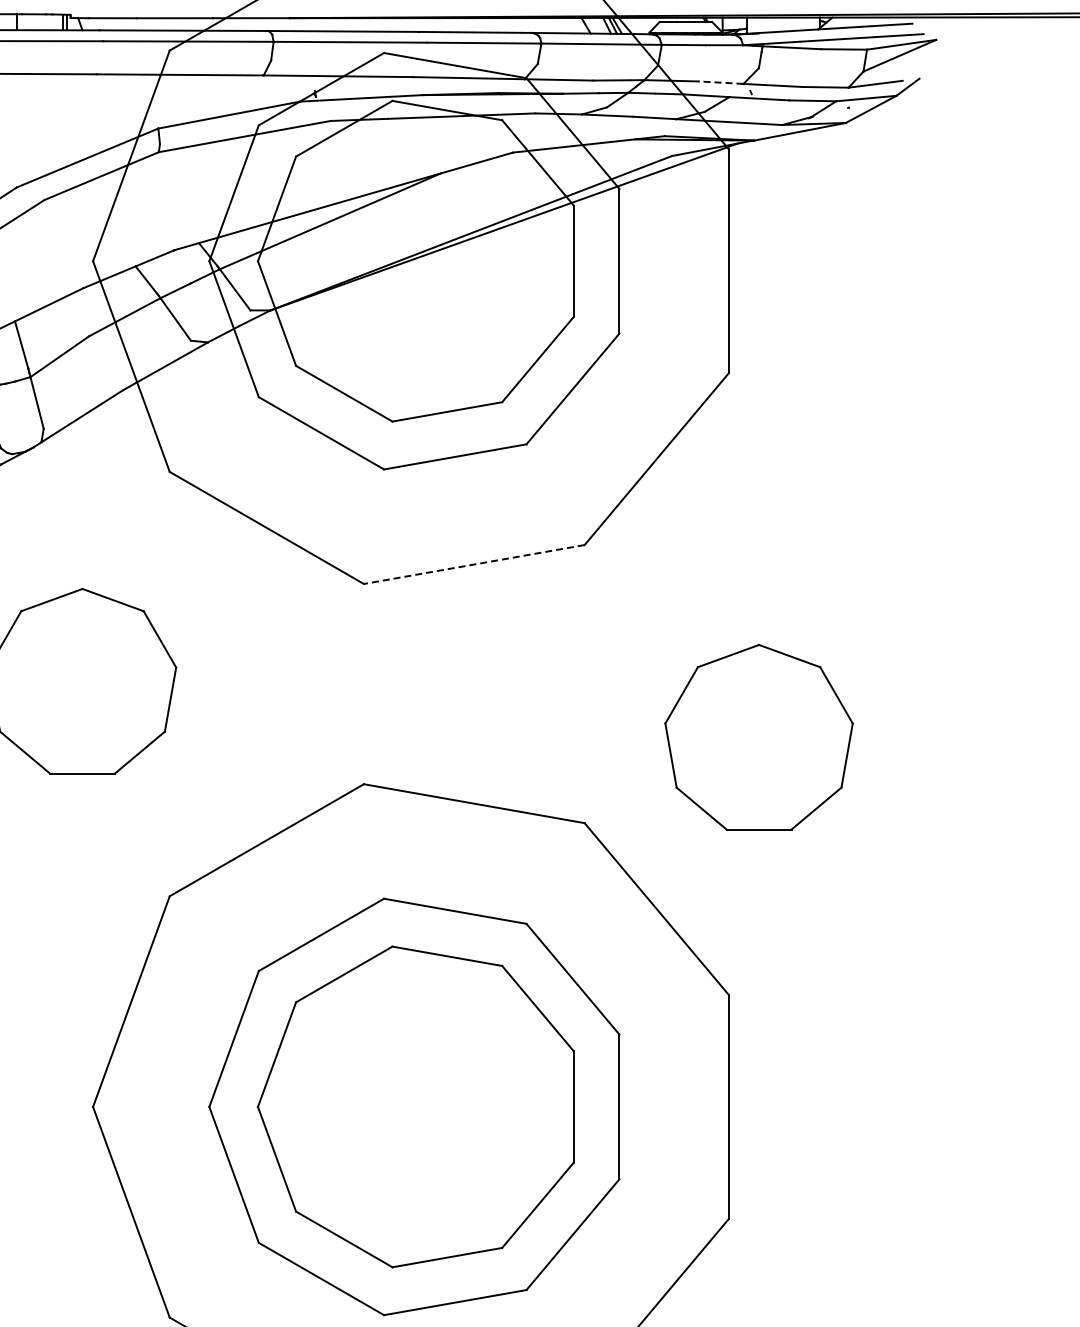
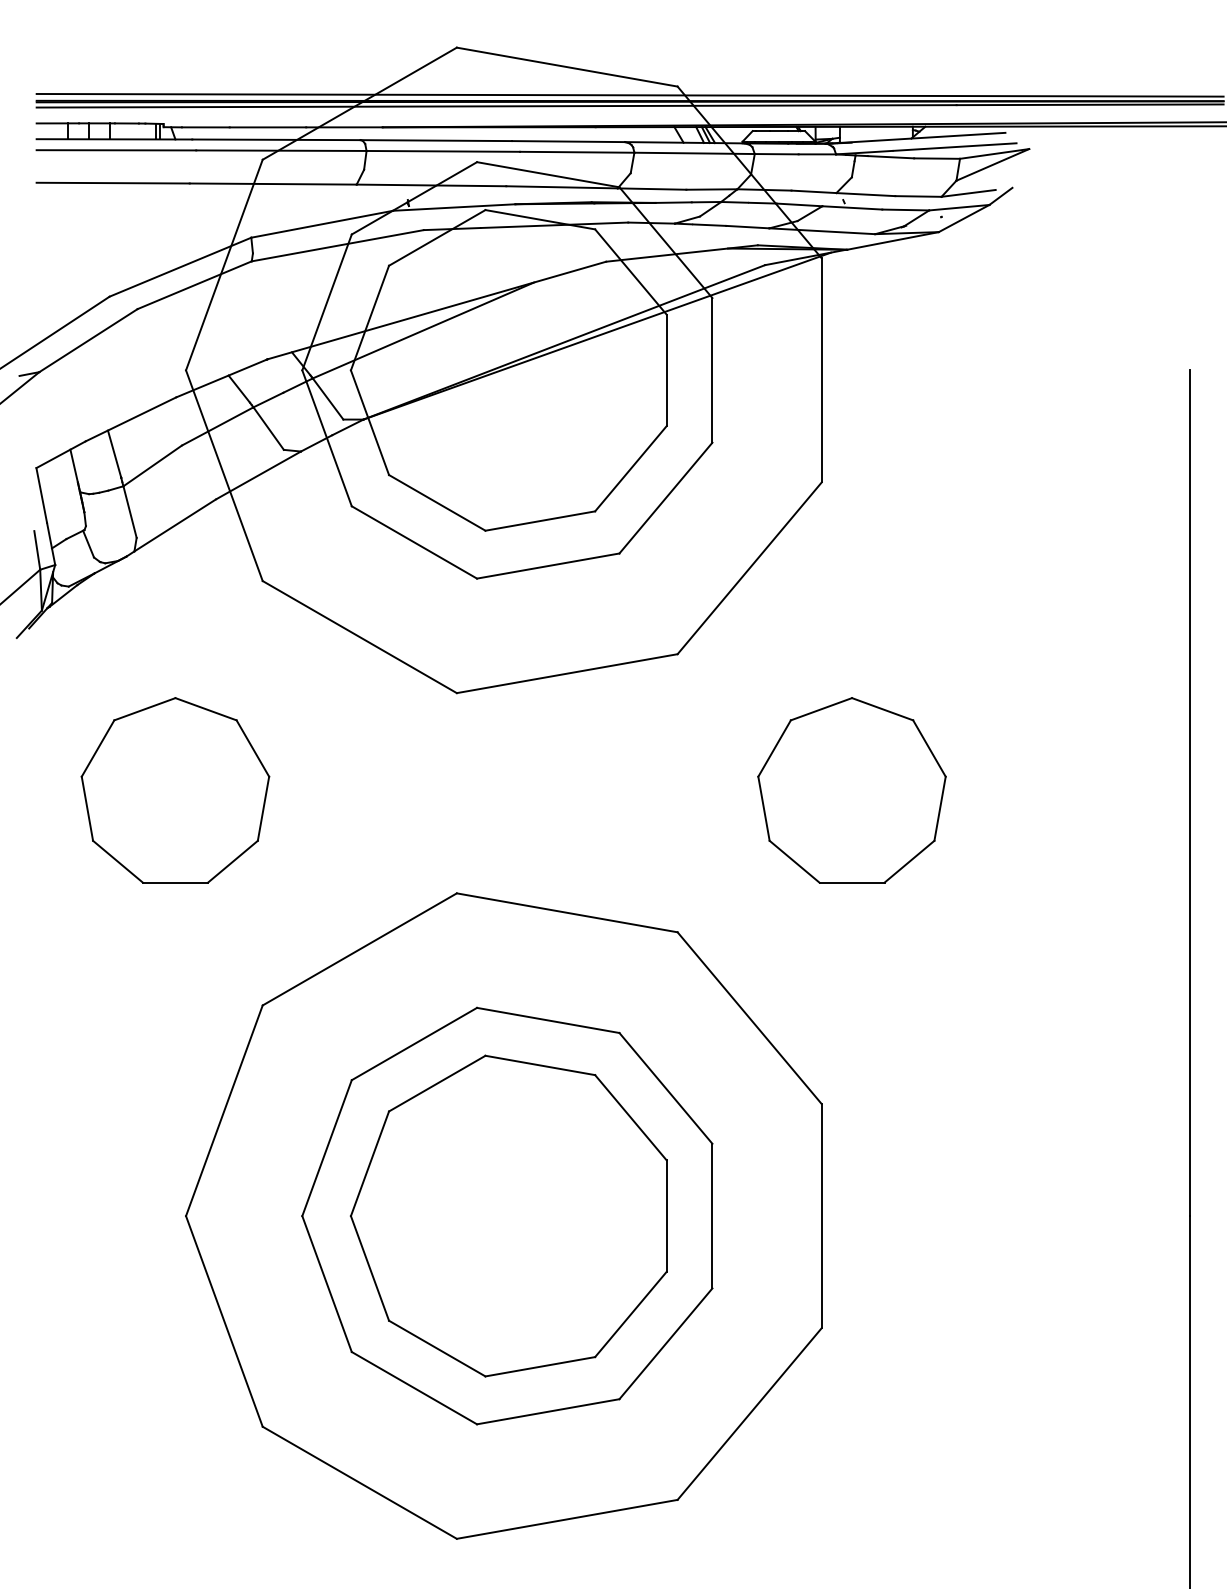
line: (720, 82) -> (813, 191), dashed -> solid
line: (473, 564) -> (566, 673), dashed -> solid
part: (758, 737) -> (851, 790), moved

